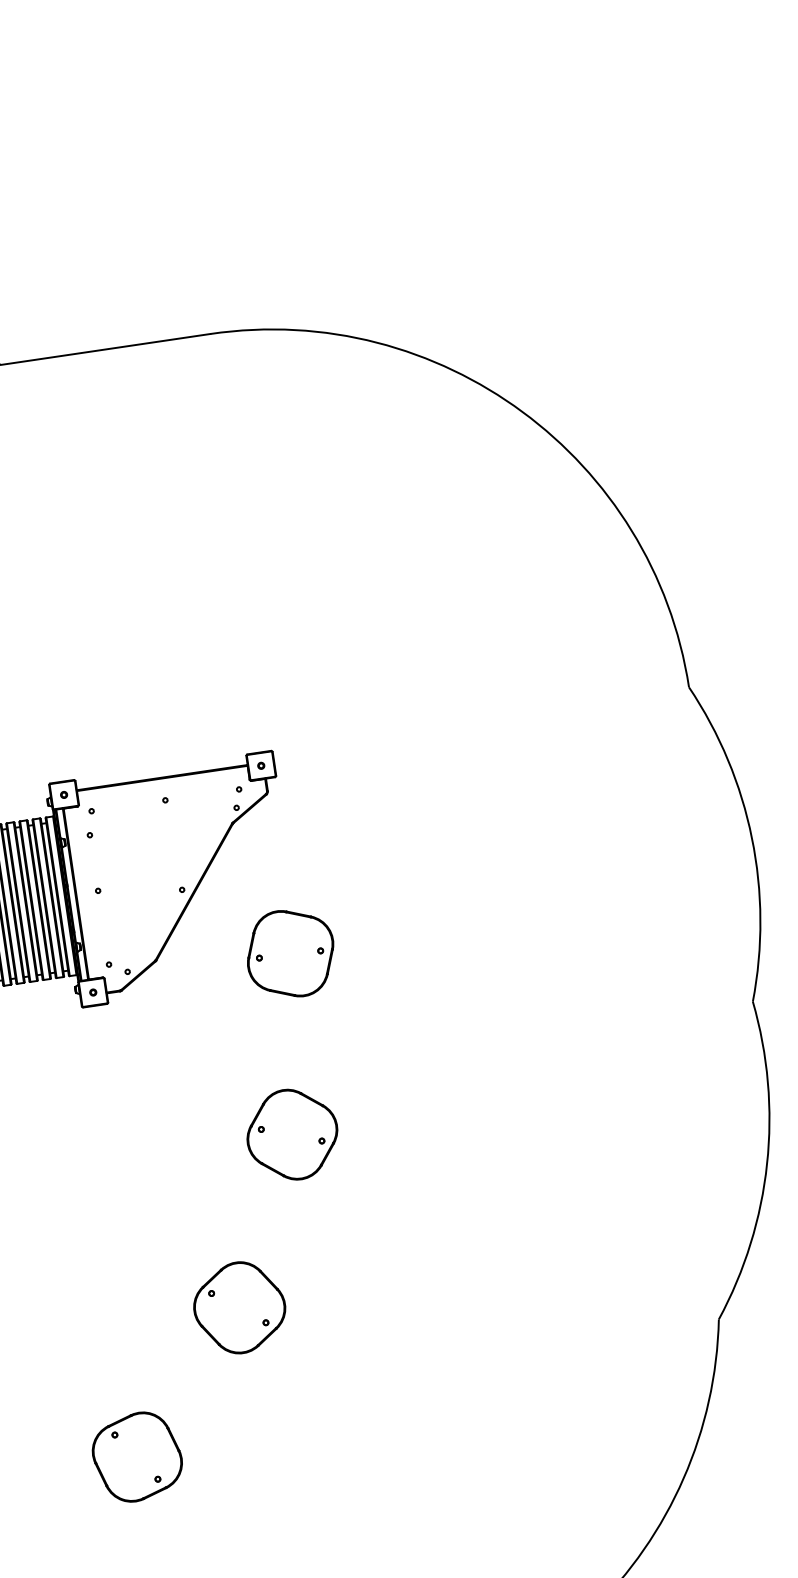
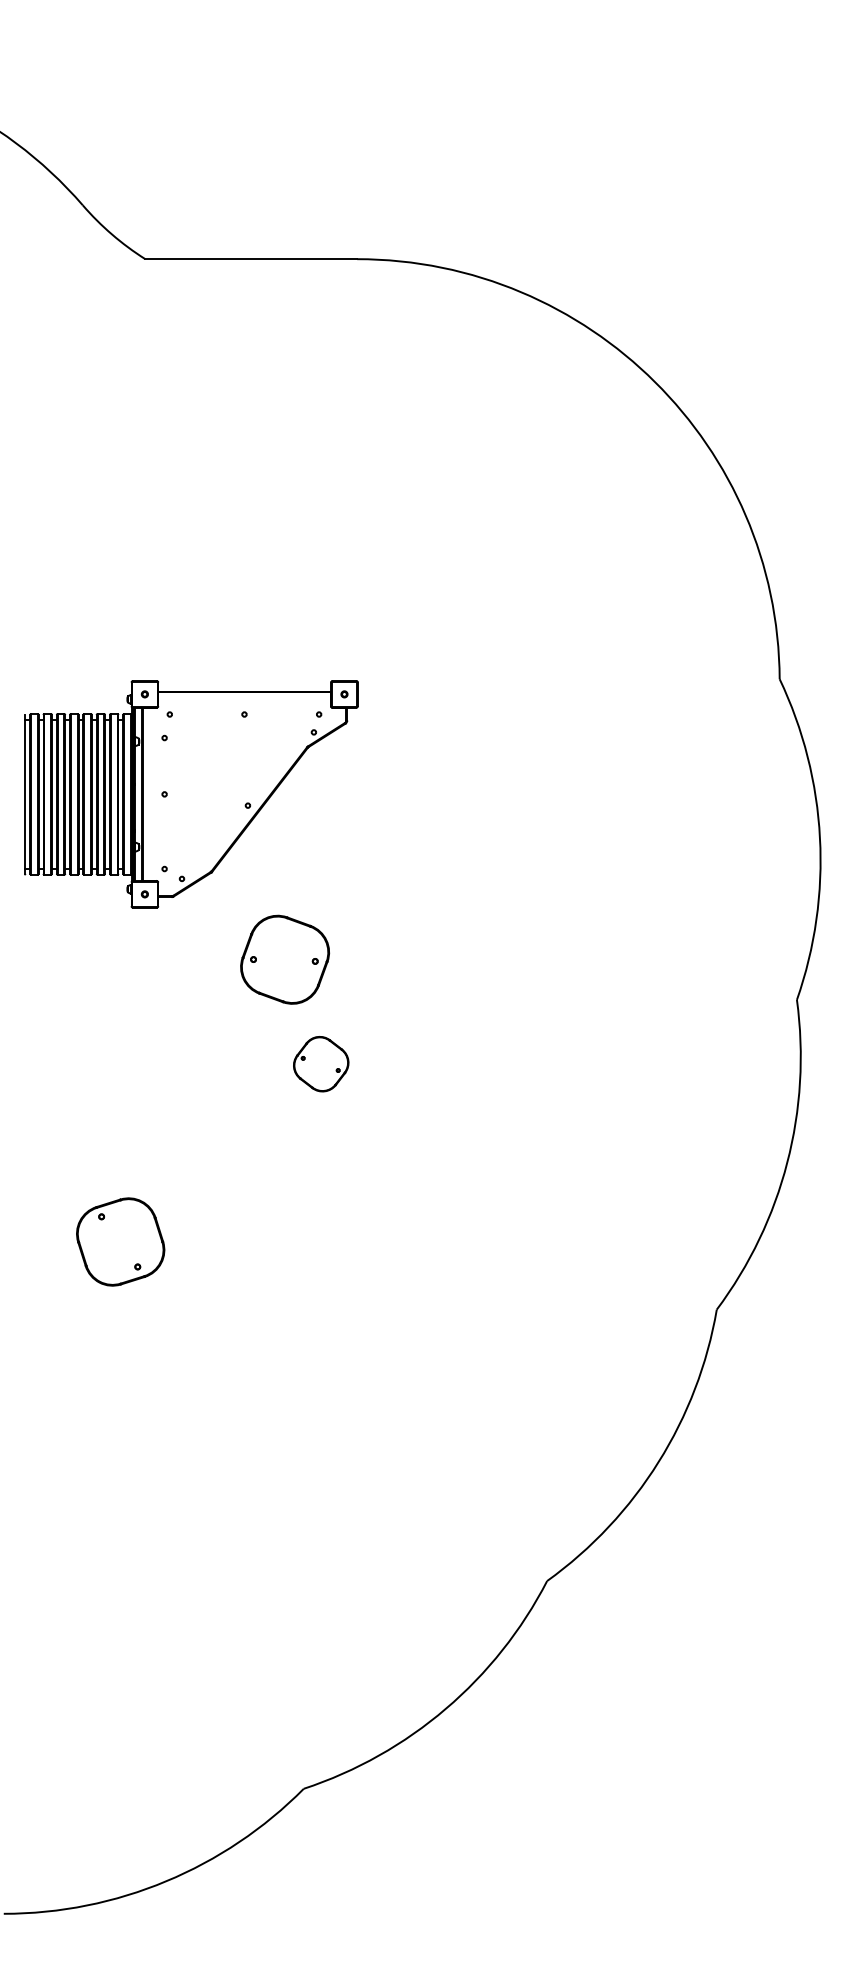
part: (290, 953) -> (285, 959), moved
part: (291, 1134) -> (320, 1063), size x0.6
part: (239, 1307) -> (243, 1227), removed
part: (137, 1456) -> (120, 1241), moved

